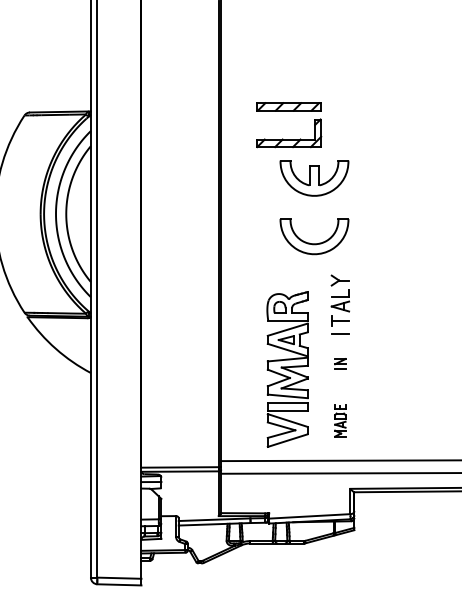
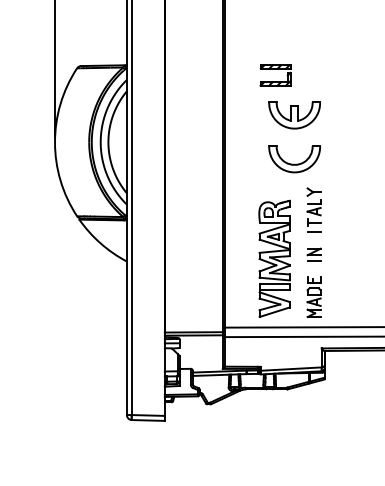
part: (288, 125) -> (275, 75), size x0.62
part: (339, 363) -> (313, 254), size x1.67
part: (339, 420) -> (313, 297), size x1.67

